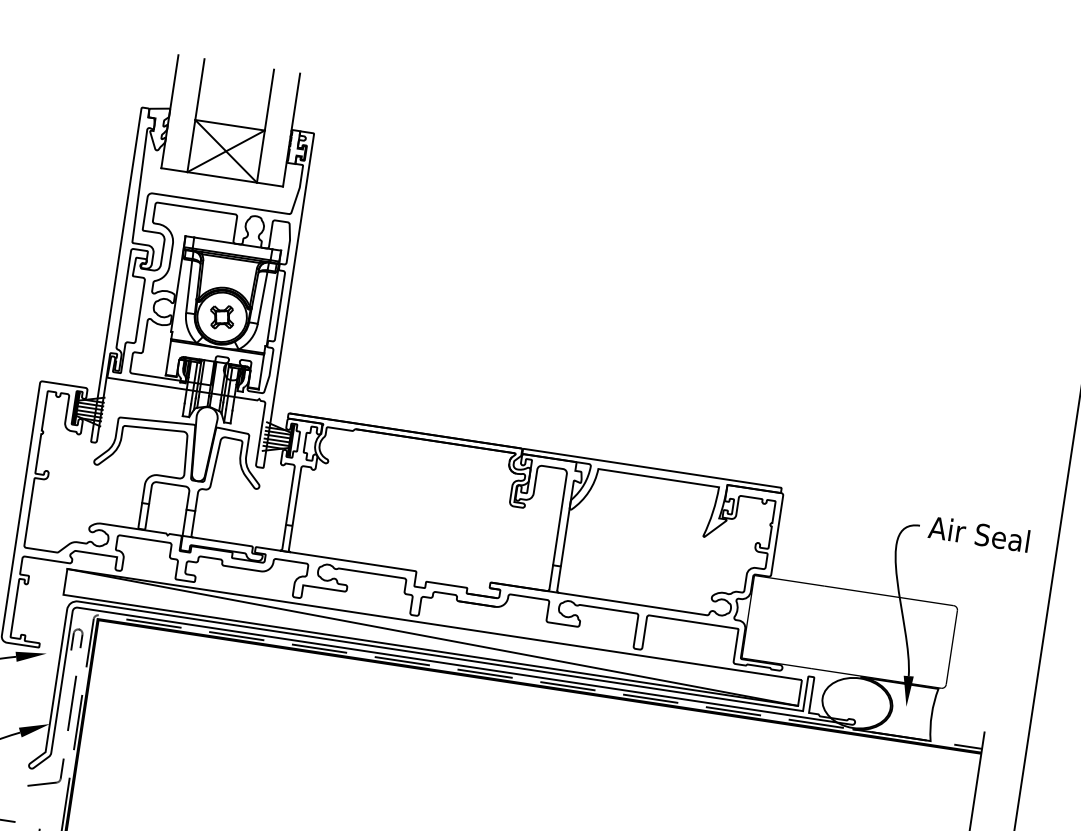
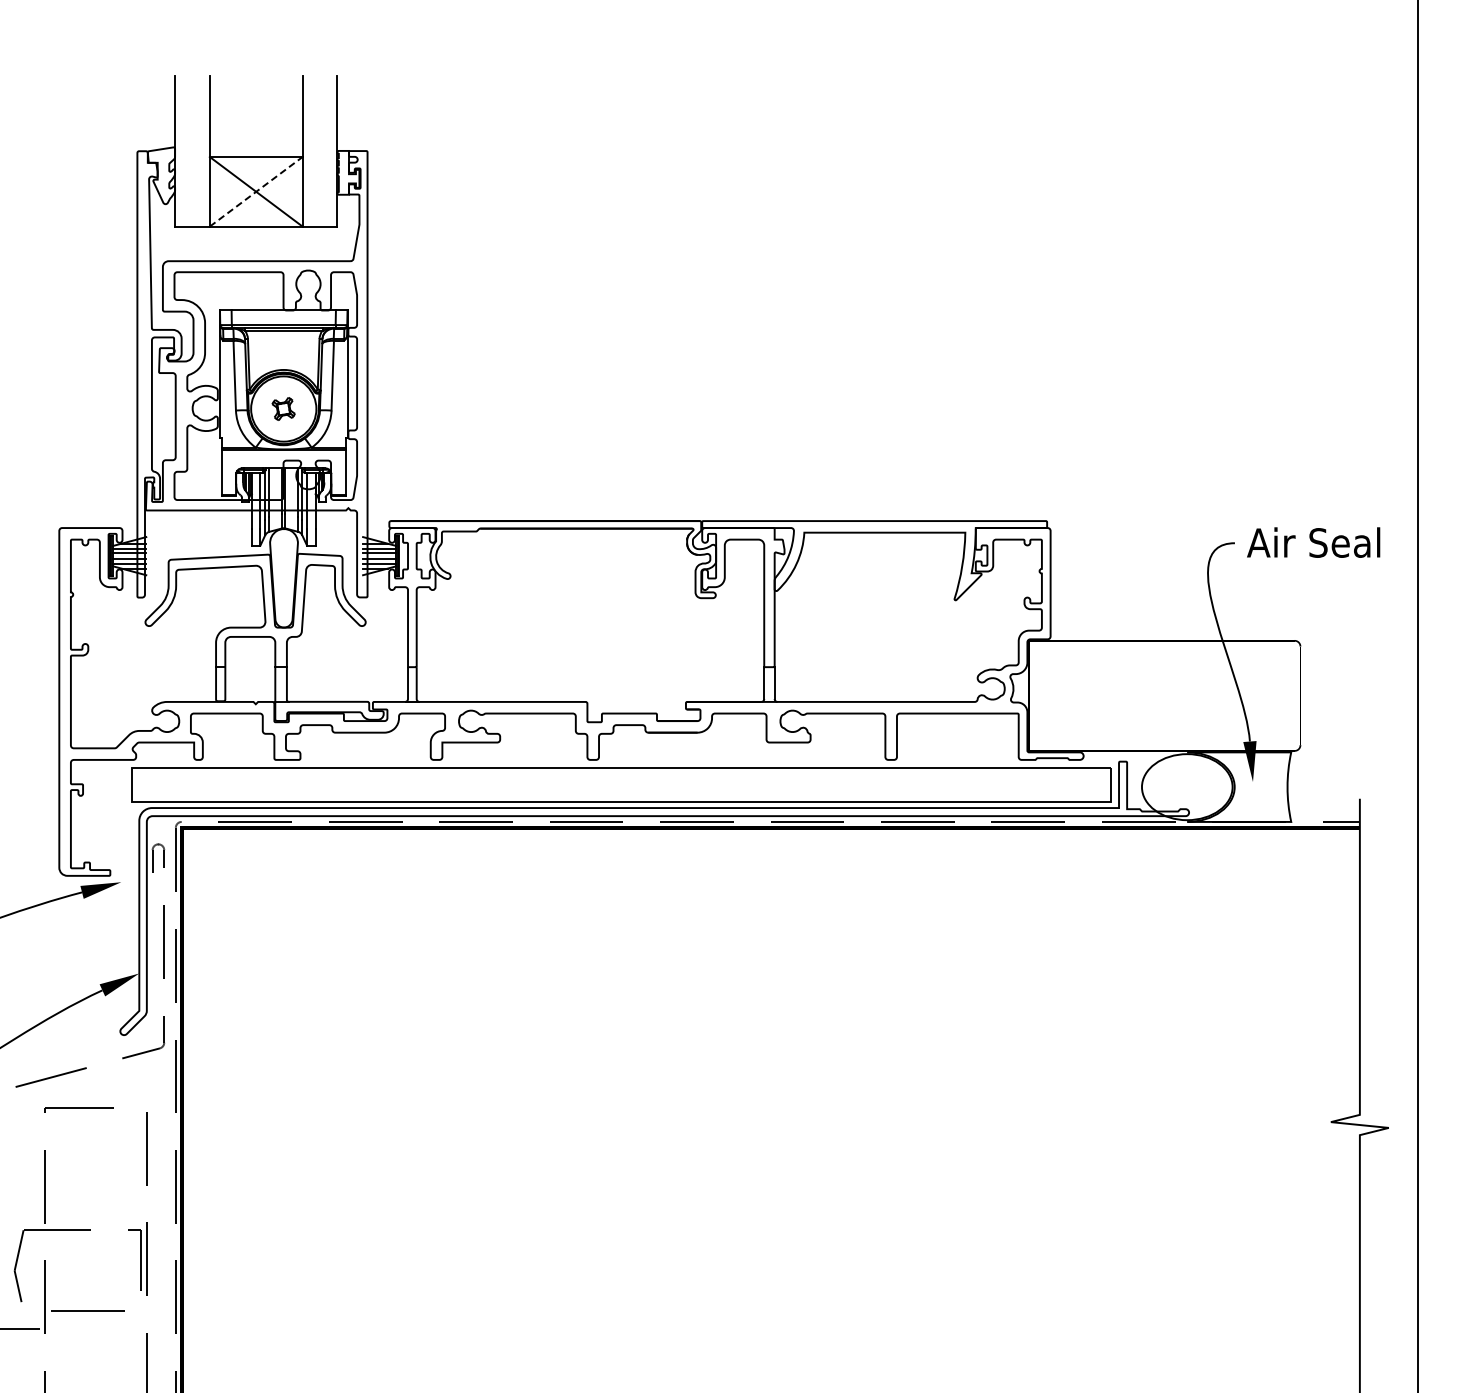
line: (226, 151) -> (256, 191), solid -> dashed
part: (222, 316) -> (283, 408), size x0.7
line: (432, 637) -> (621, 784), removed

